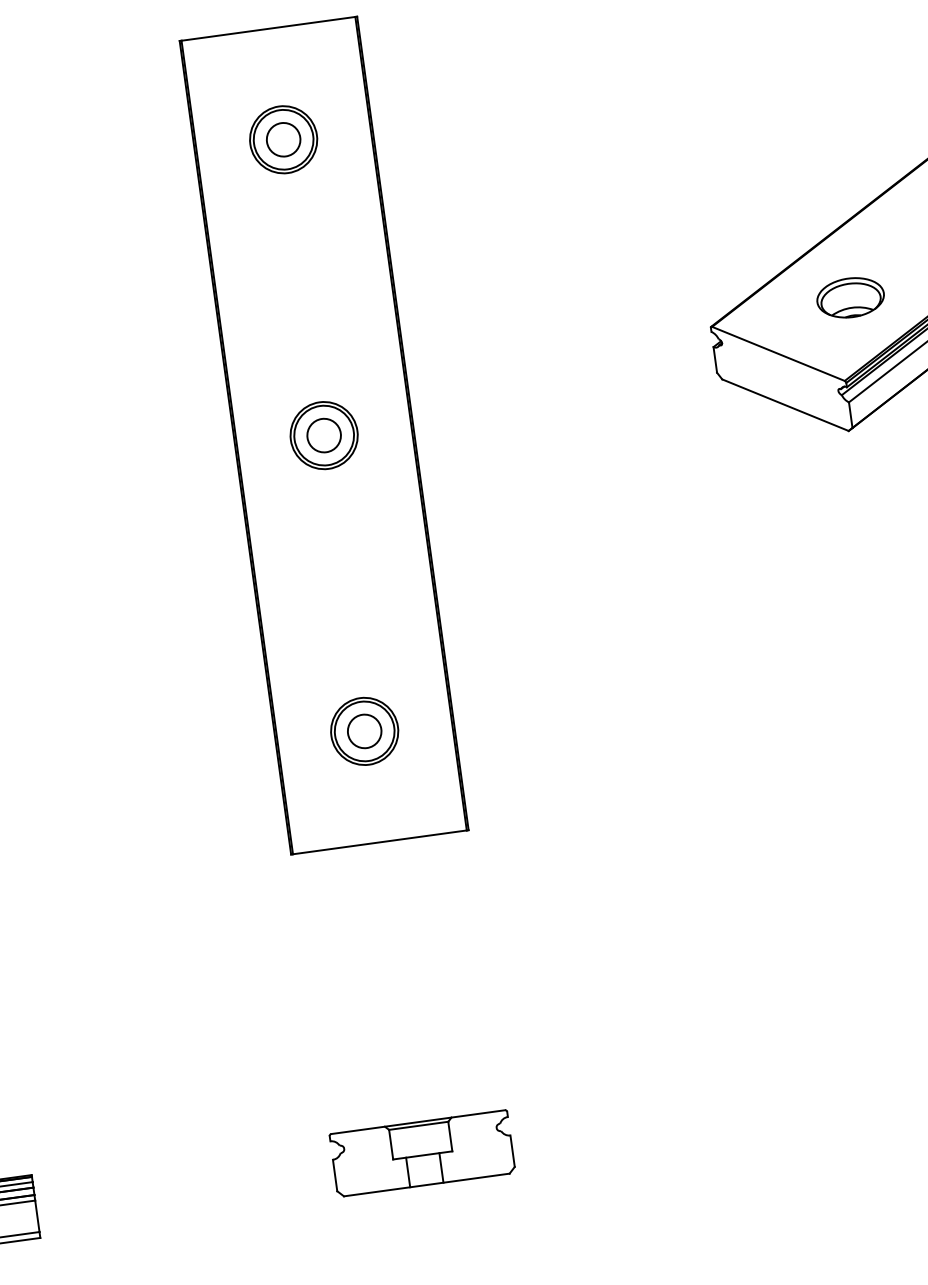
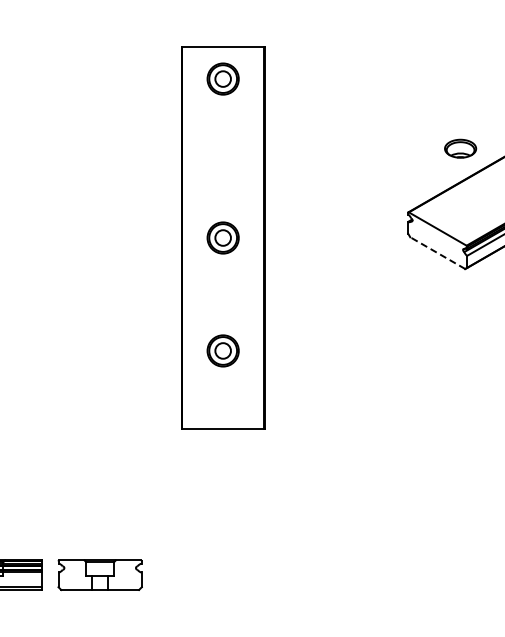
part: (282, 138) -> (222, 78), moved
part: (850, 297) -> (460, 148), moved
line: (785, 406) -> (437, 253), solid -> dashed
part: (363, 730) -> (222, 350), moved
part: (421, 1154) -> (99, 575), moved

